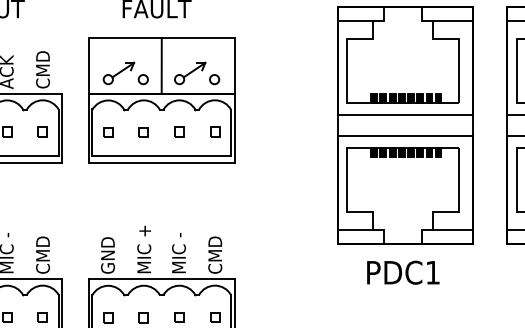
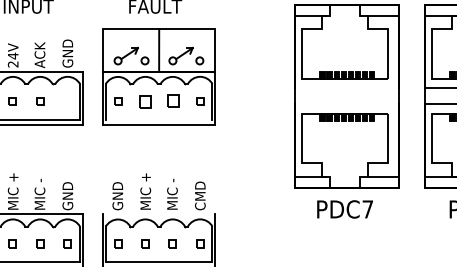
text: (42, 66) -> (67, 50), CMD -> GND
line: (405, 115) -> (346, 88), removed
part: (42, 132) -> (67, 101), removed
part: (143, 132) -> (145, 101), size x1.6
part: (179, 132) -> (172, 101), size x1.6
line: (405, 136) -> (346, 104), removed
line: (160, 155) -> (158, 119), removed
text: (42, 251) -> (67, 193), CMD -> GND
text: (432, 272) -> (367, 209), PDC1 -> PDC7
line: (162, 279) -> (159, 214), removed

